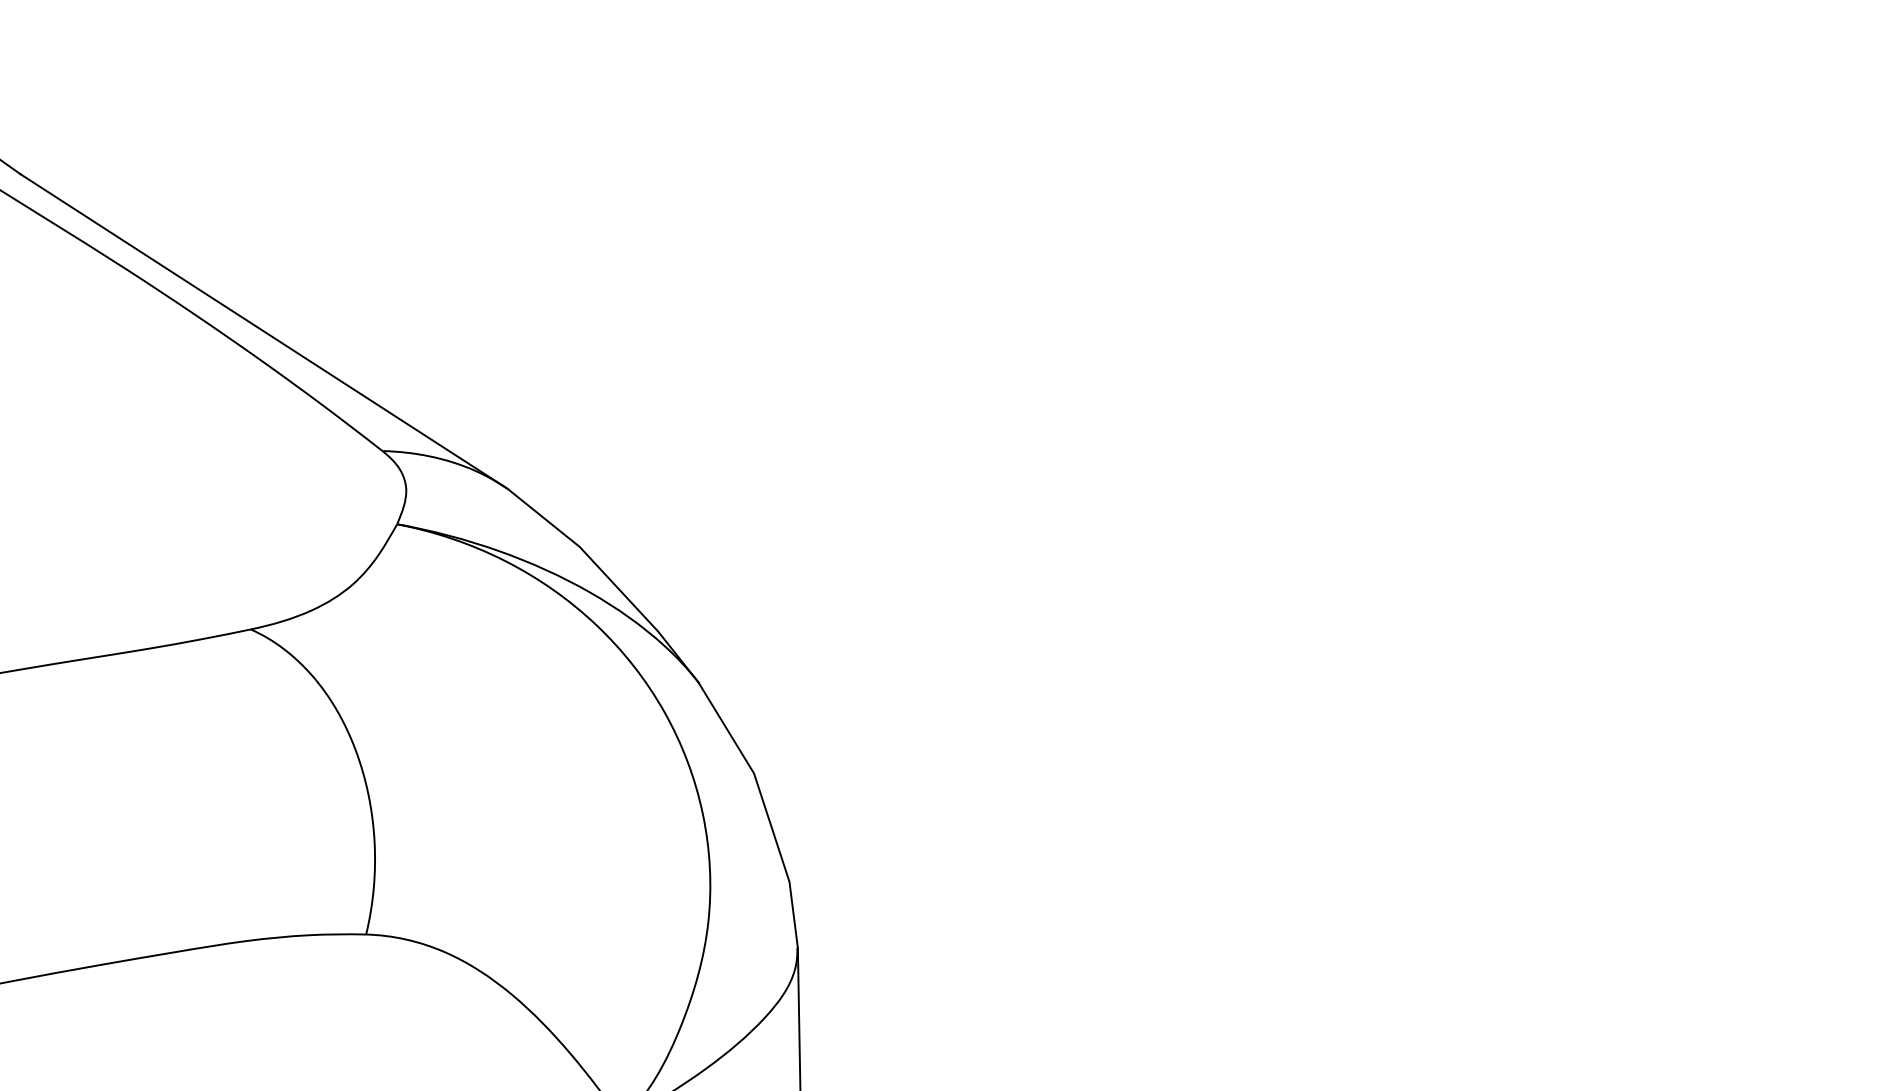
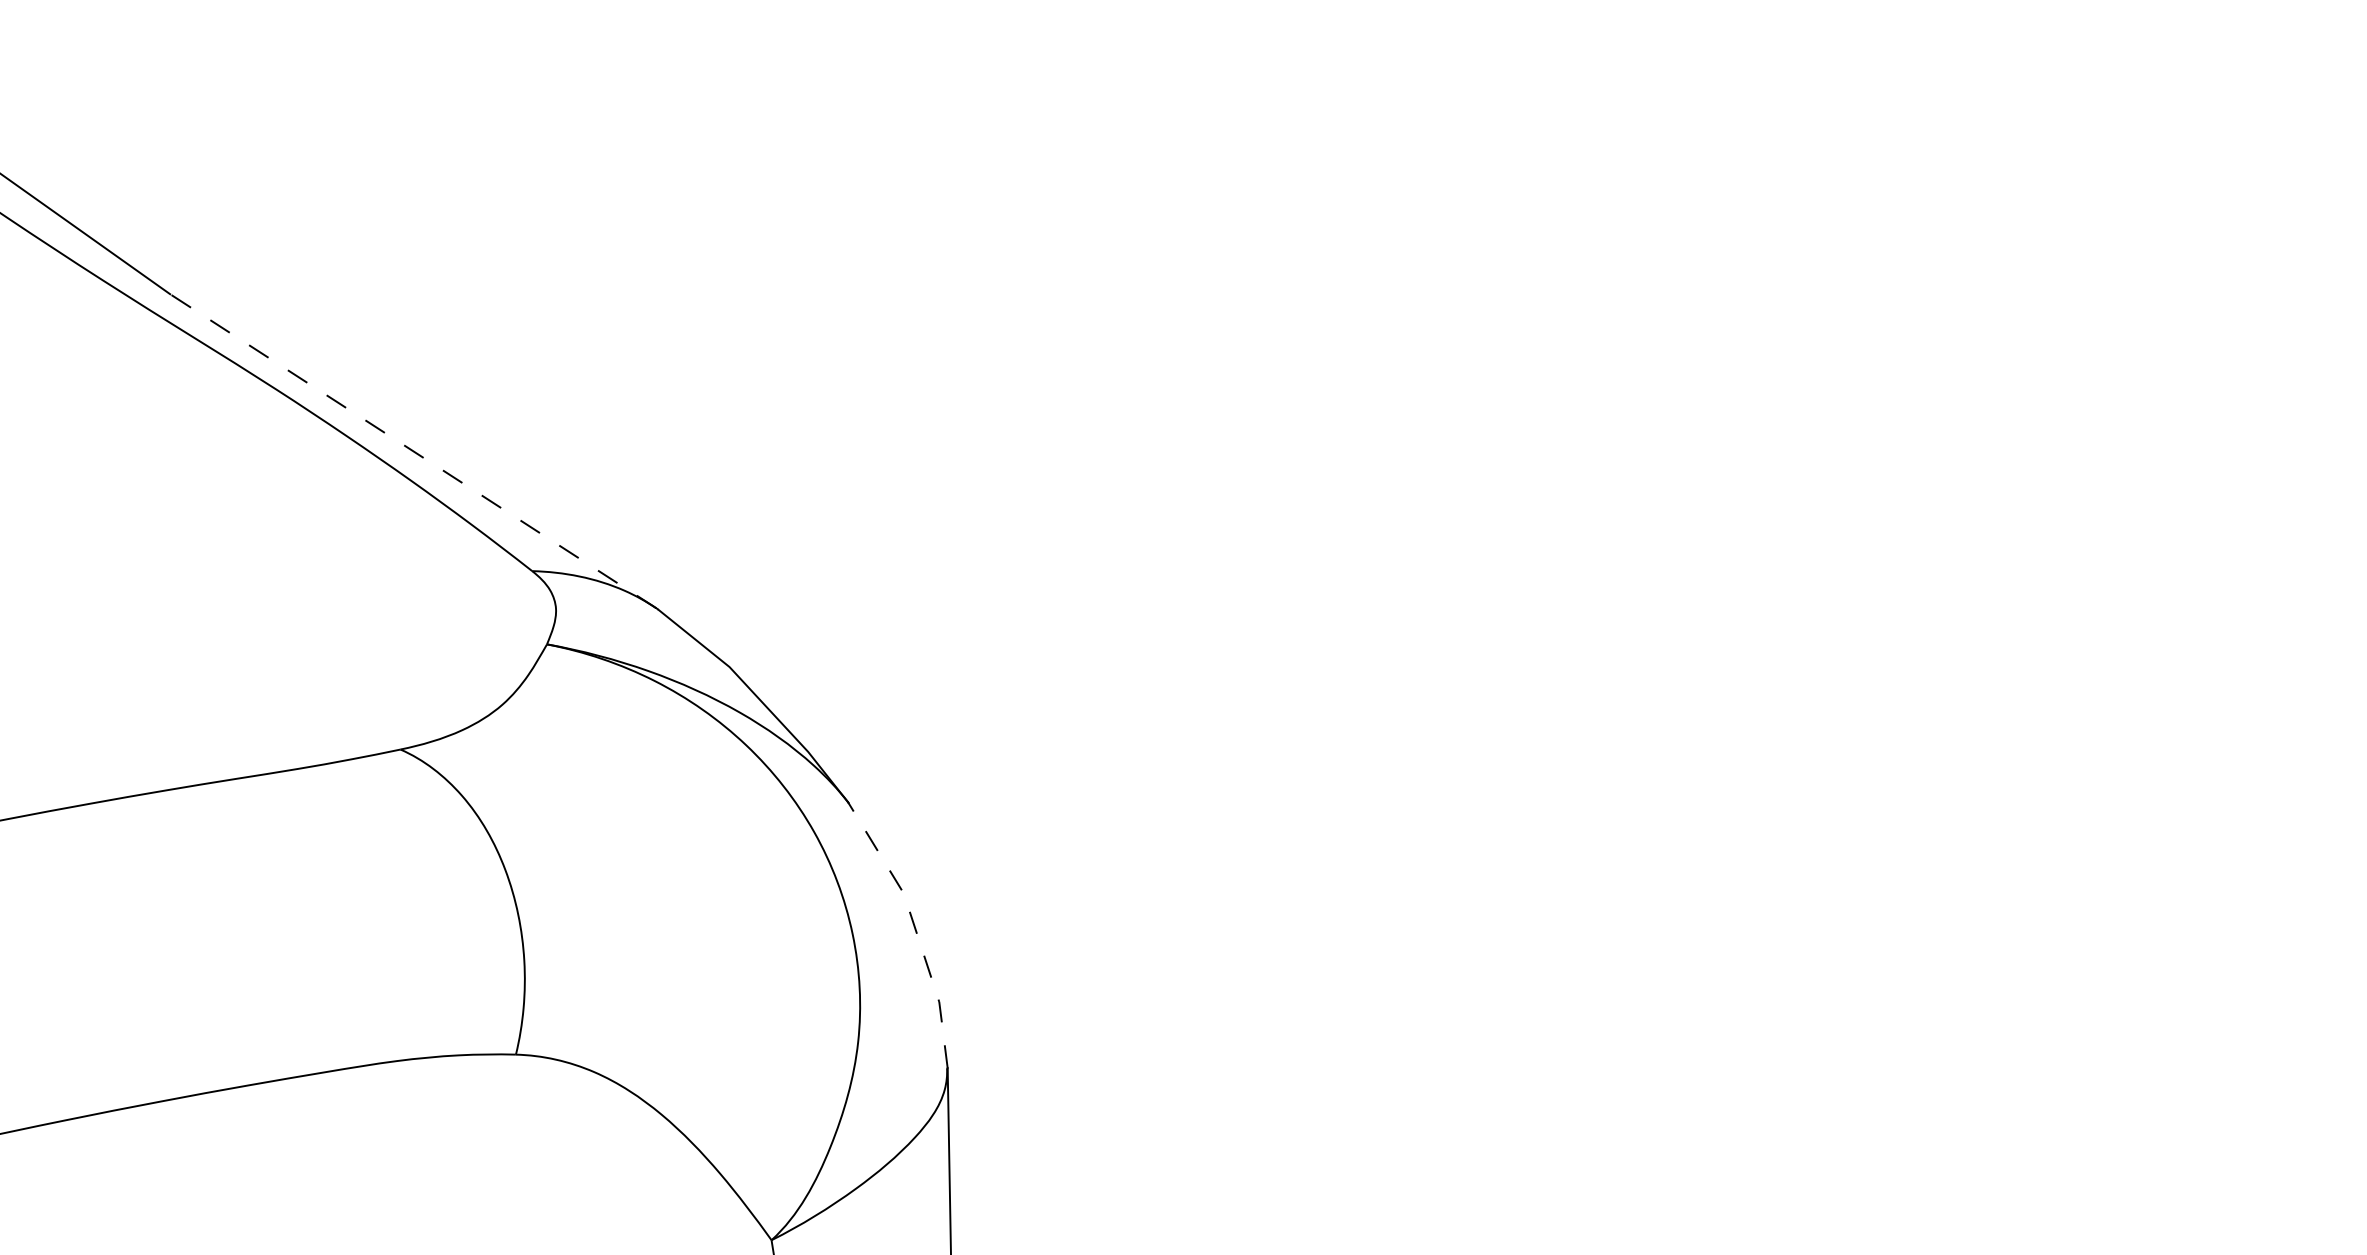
line: (262, 330) -> (412, 450), solid -> dashed
line: (765, 808) -> (915, 928), solid -> dashed

